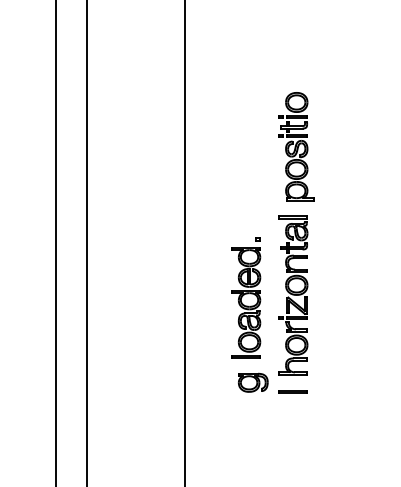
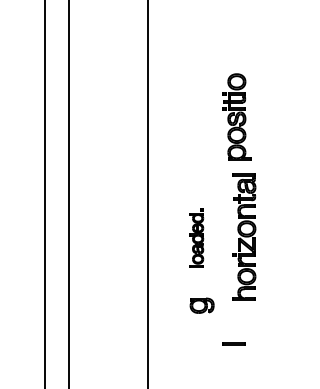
part: (293, 294) -> (244, 236), moved
part: (246, 297) -> (196, 237), size x0.6
line: (292, 391) -> (233, 343), moved

